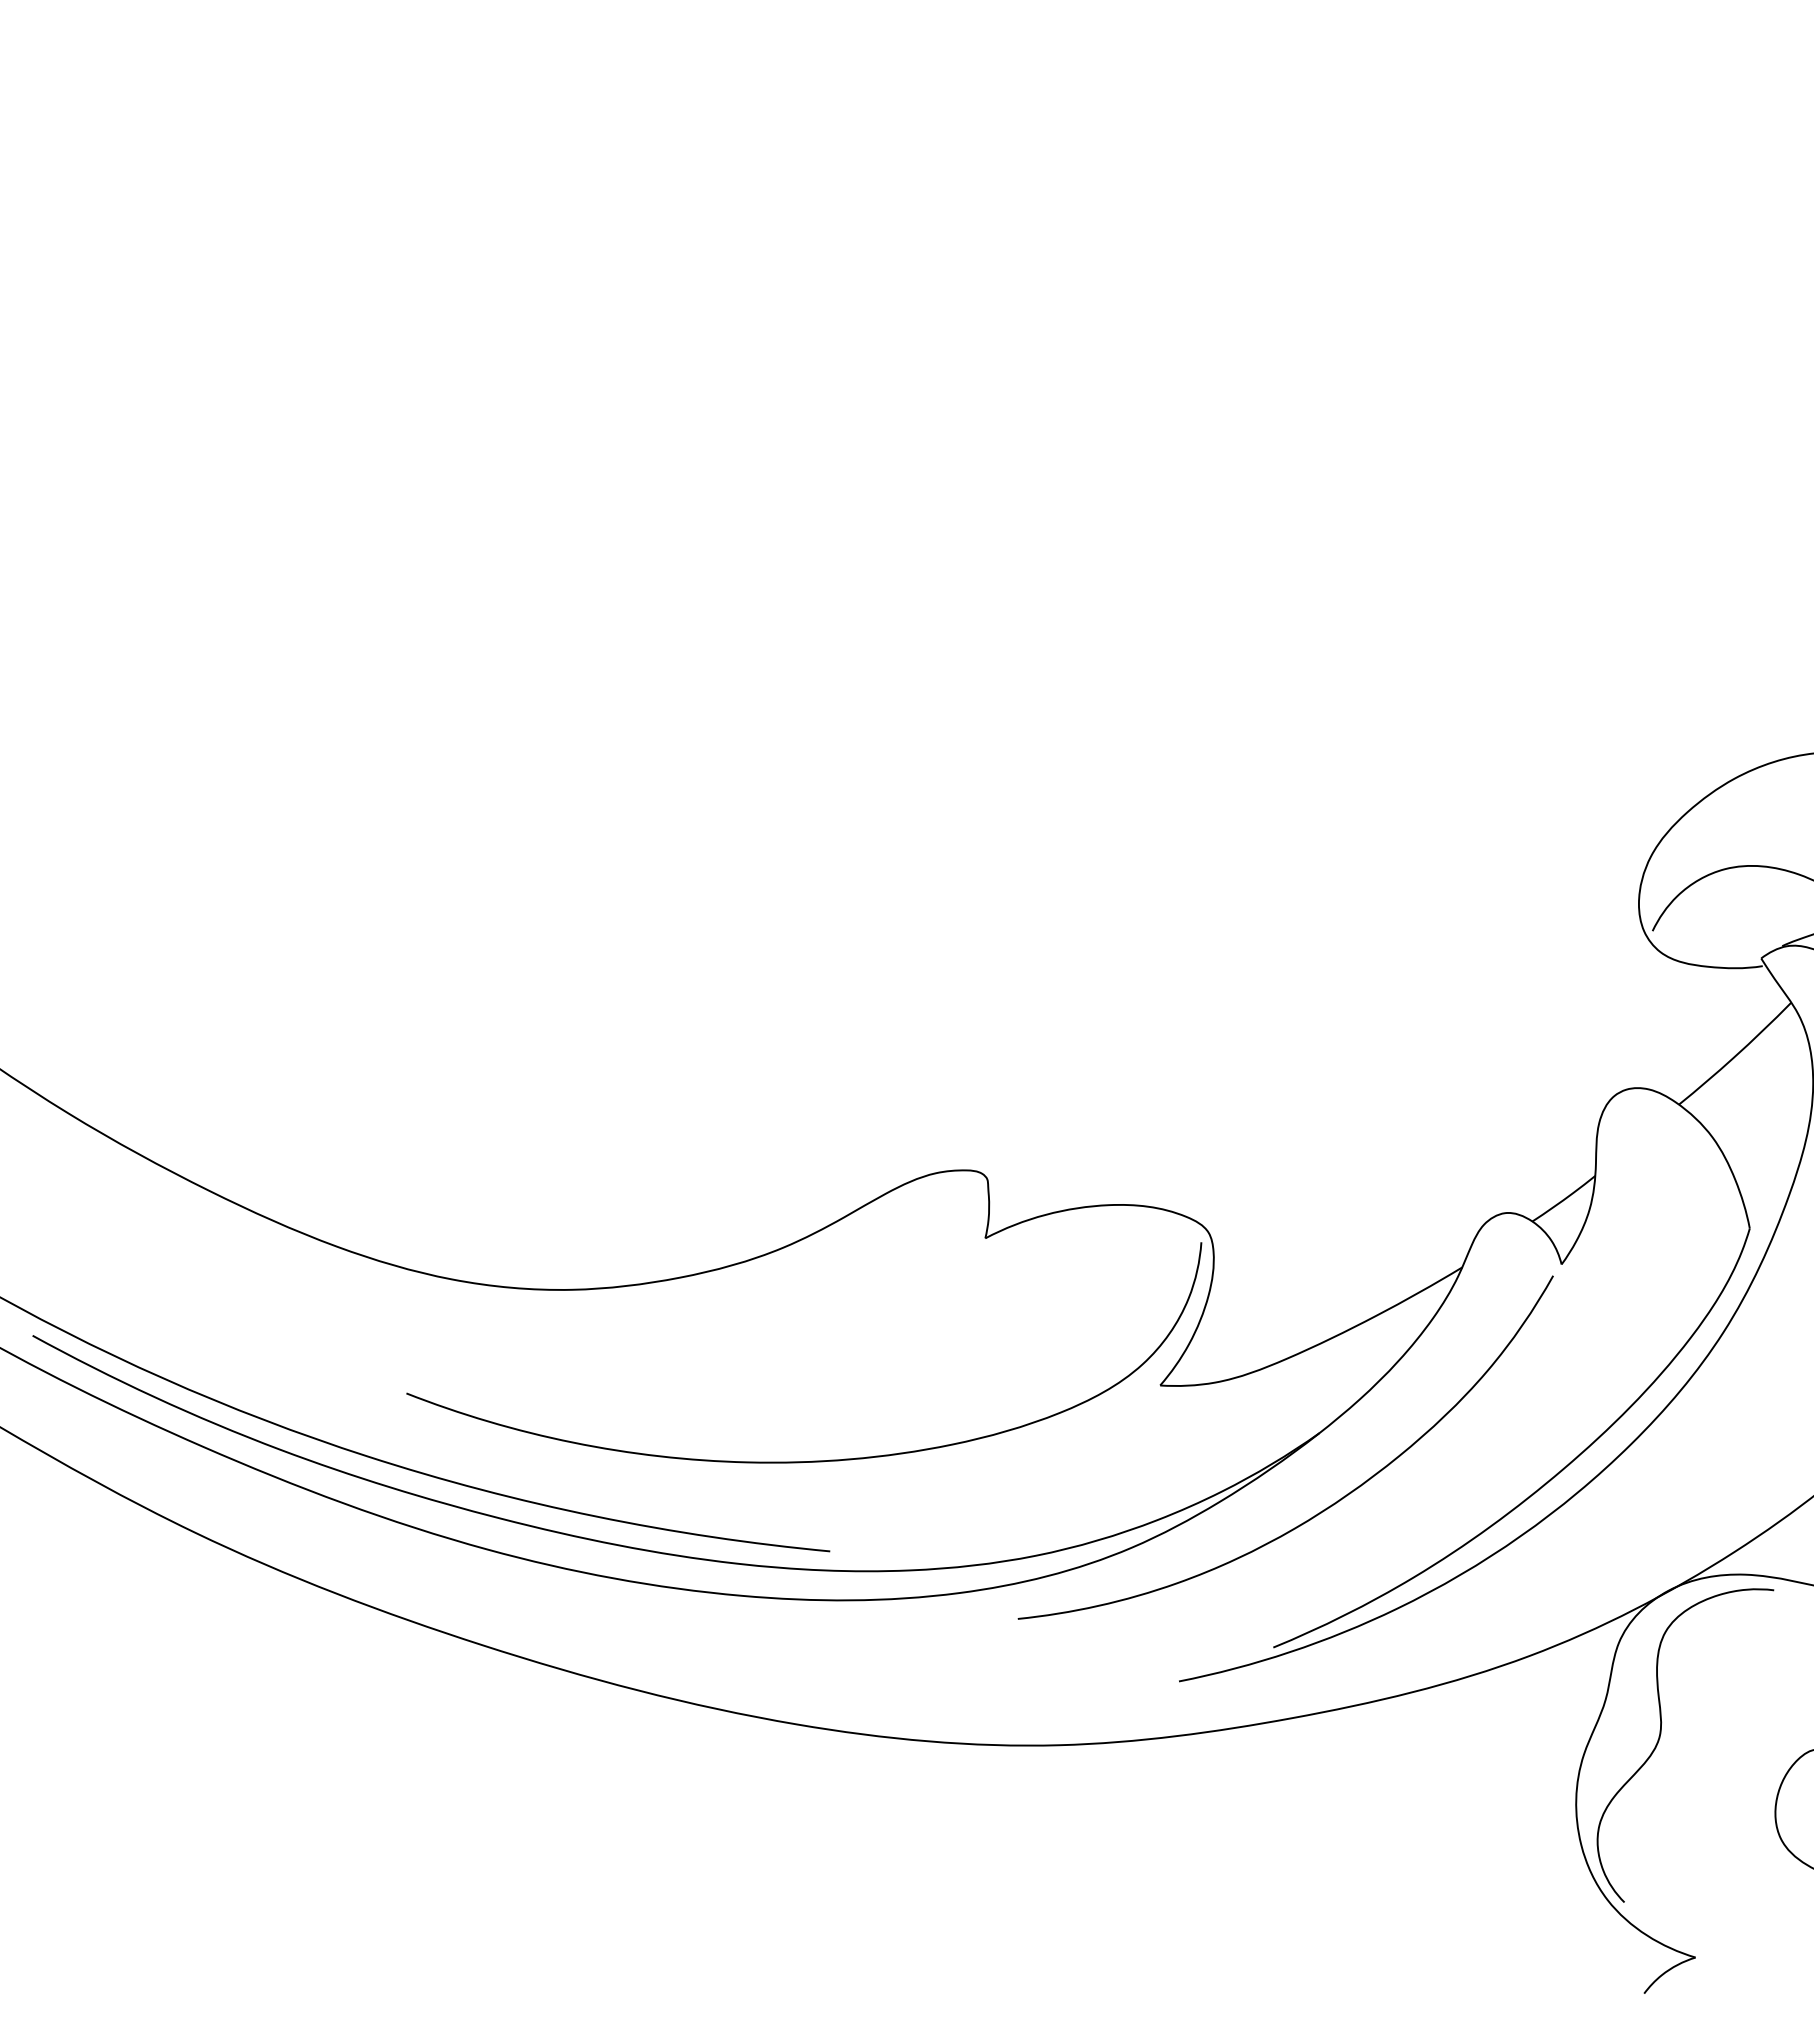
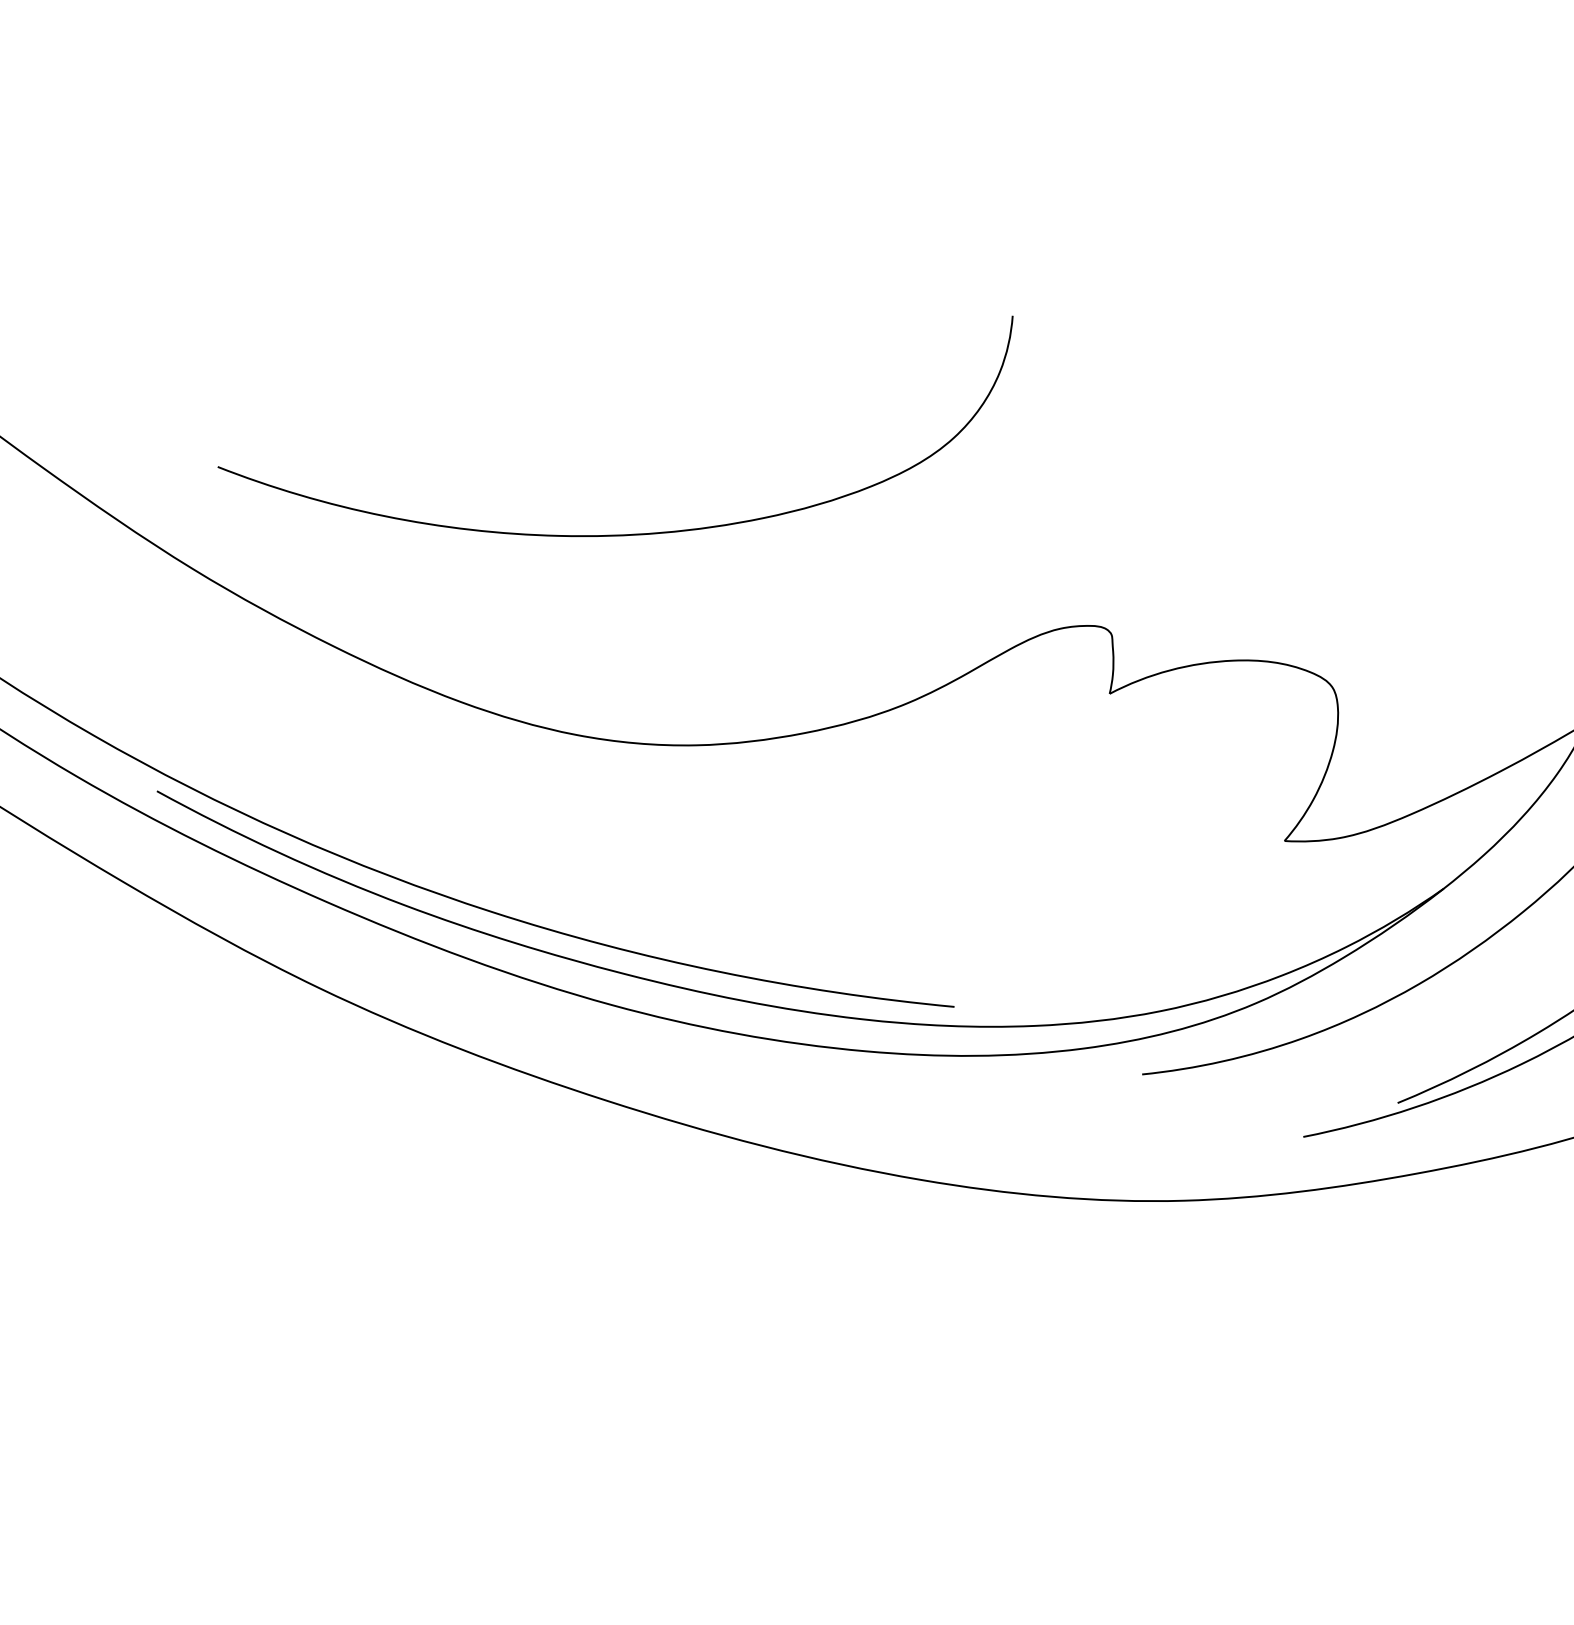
curve: (812, 1460) -> (623, 534), moved

